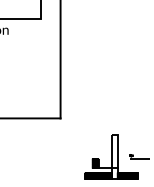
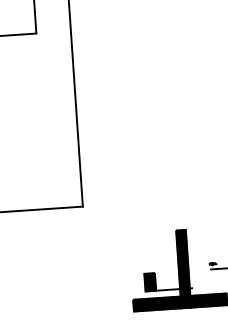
hatch: (114, 157) -> (183, 269), added

